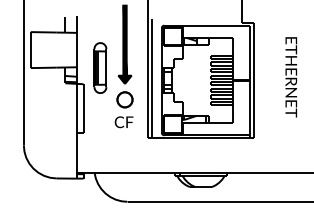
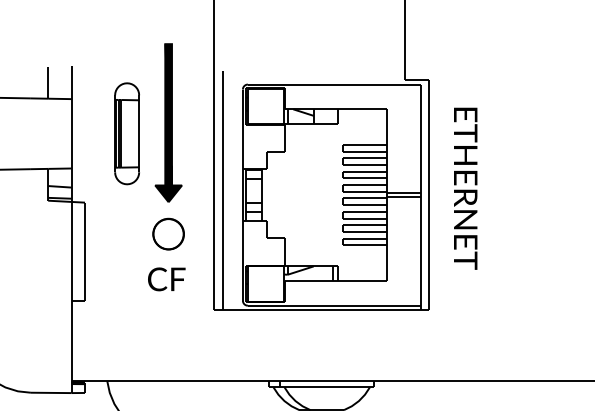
part: (100, 67) -> (127, 132), moved
text: (291, 77) -> (466, 189), moved

